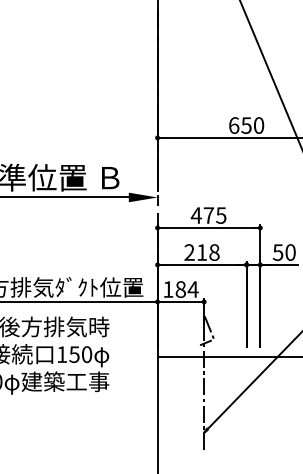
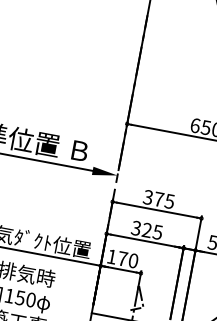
text: (195, 215) -> (147, 197), 475 -> 375
text: (201, 252) -> (146, 230), 218 -> 325
text: (186, 289) -> (127, 259), 184 -> 170

